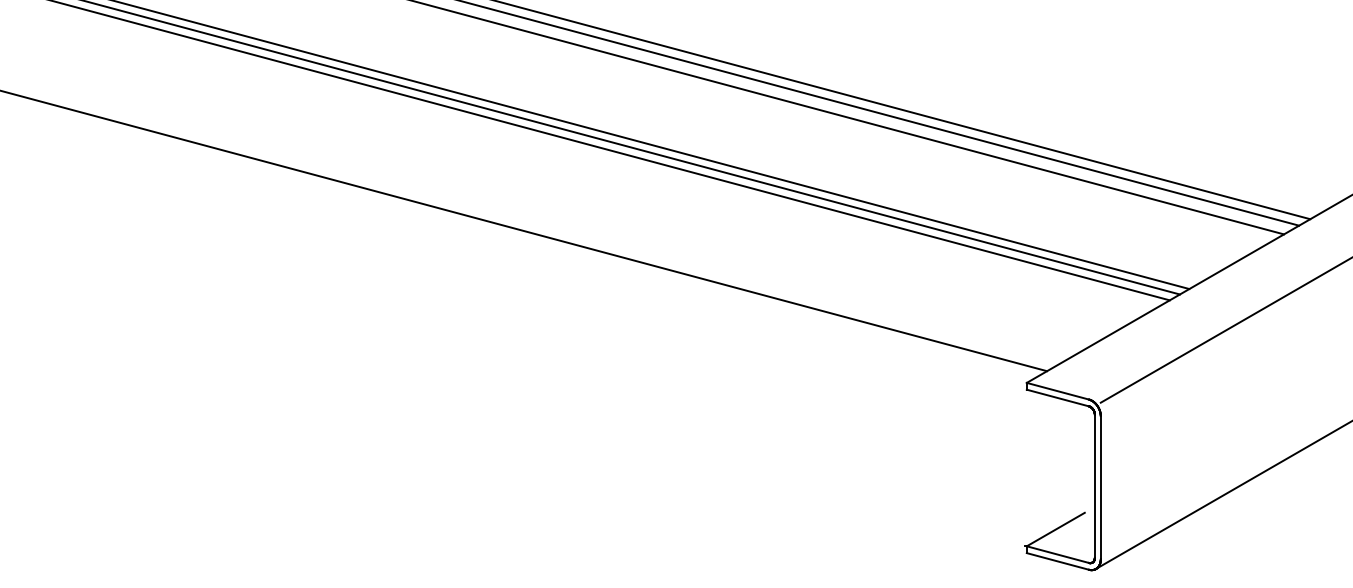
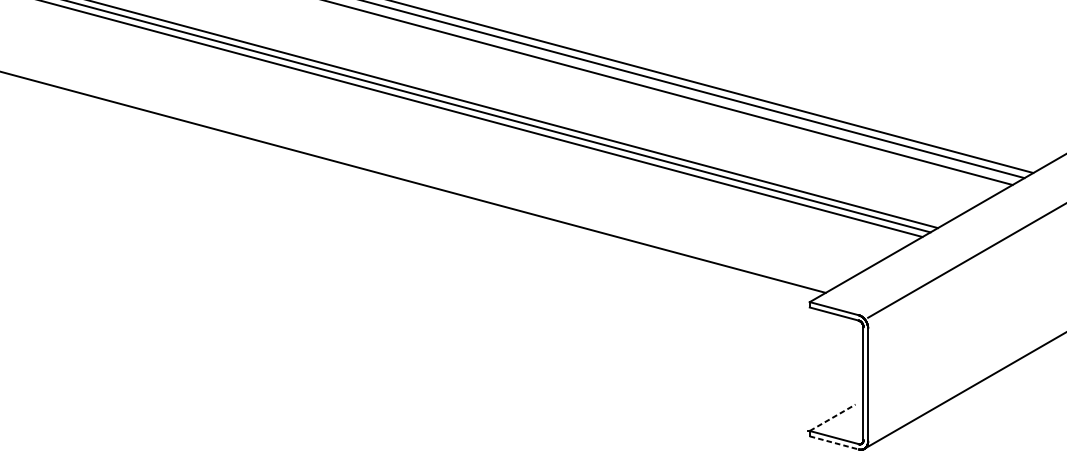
line: (1056, 529) -> (833, 417), solid -> dashed
line: (1058, 561) -> (834, 442), solid -> dashed

